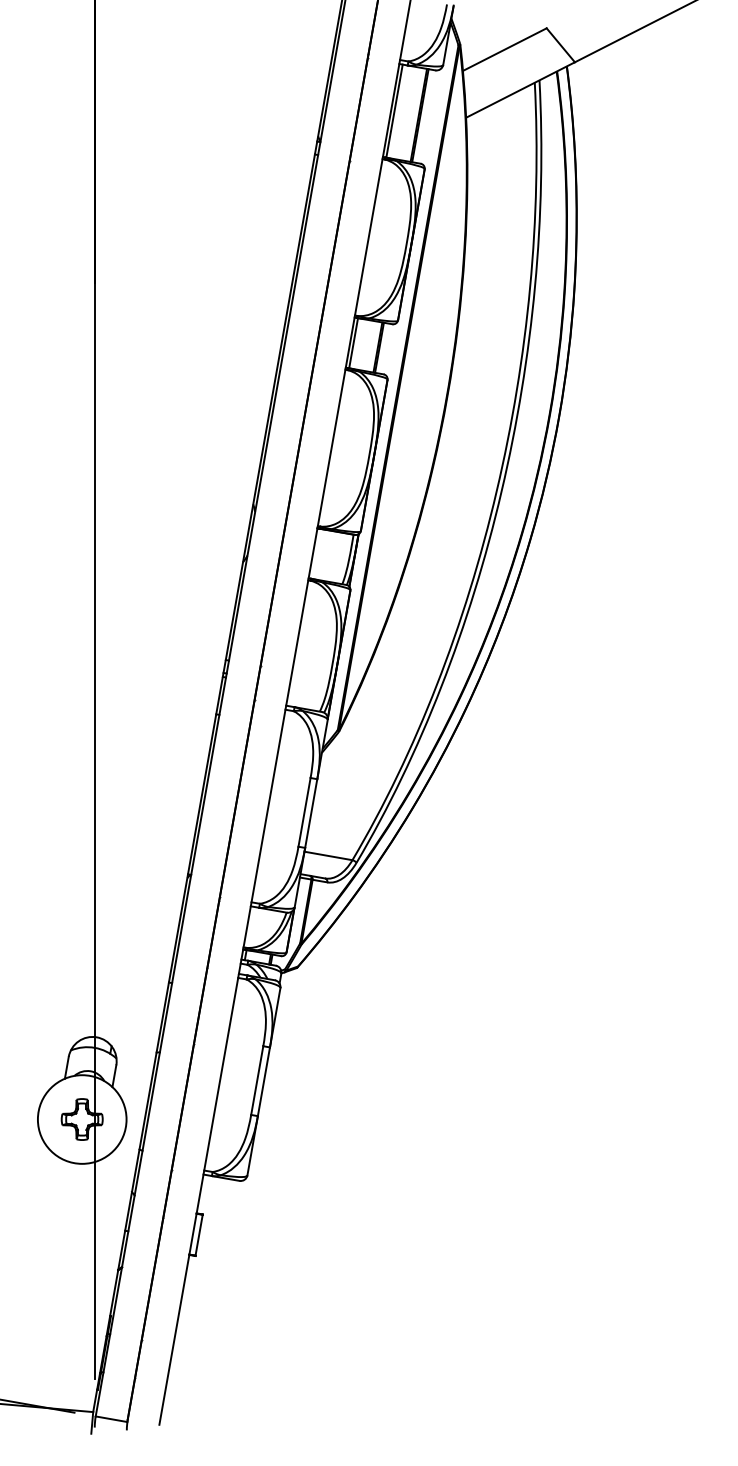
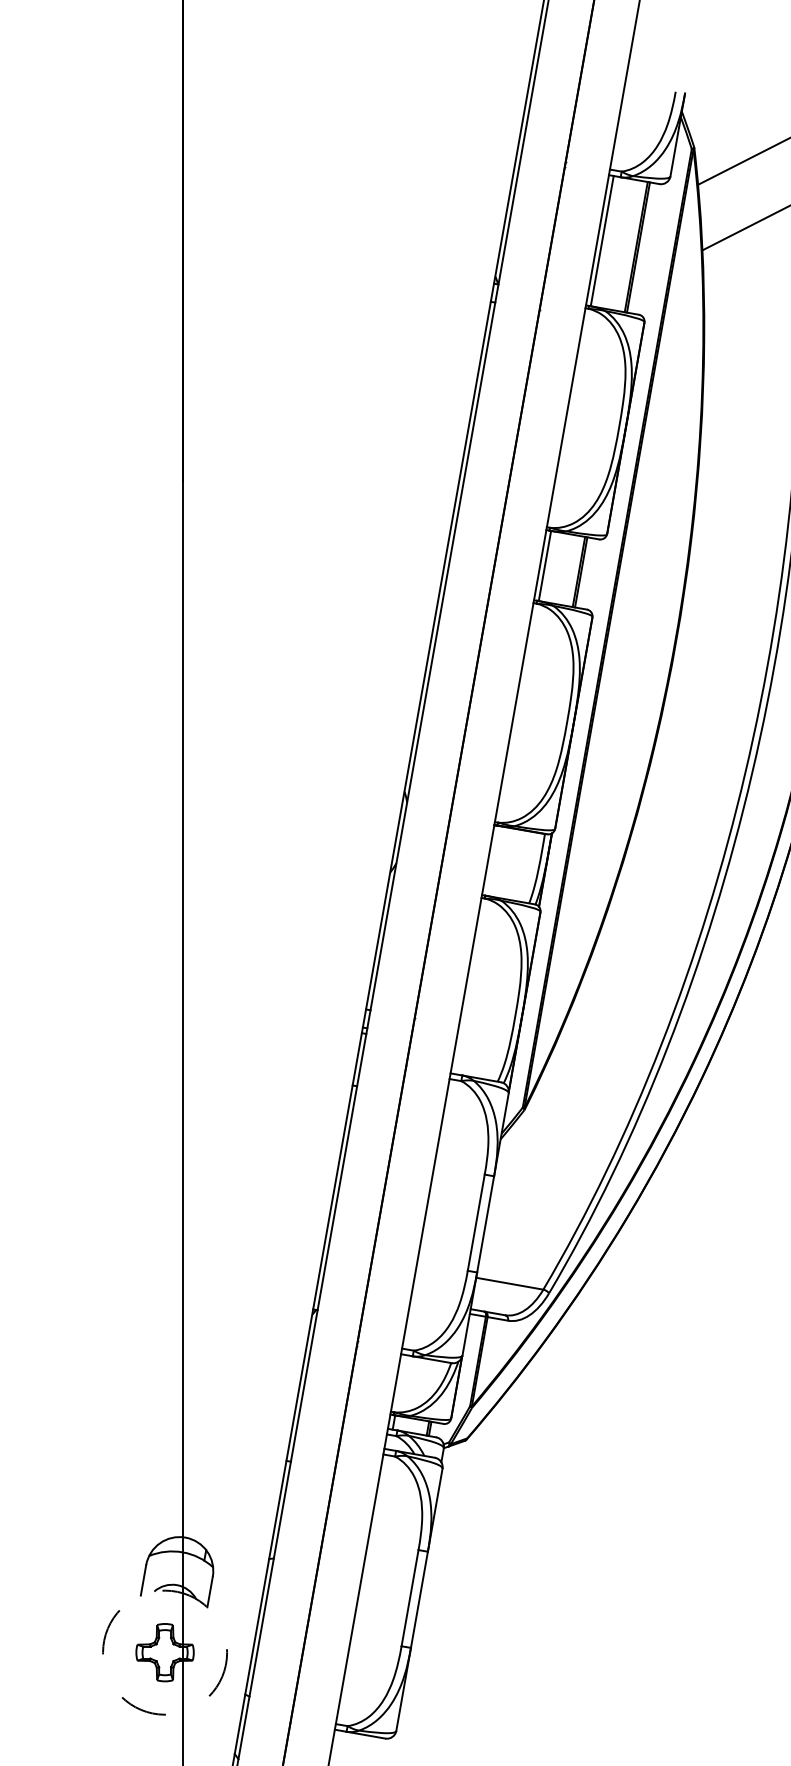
circle: (81, 1119) -> (164, 1652), solid -> dashed

